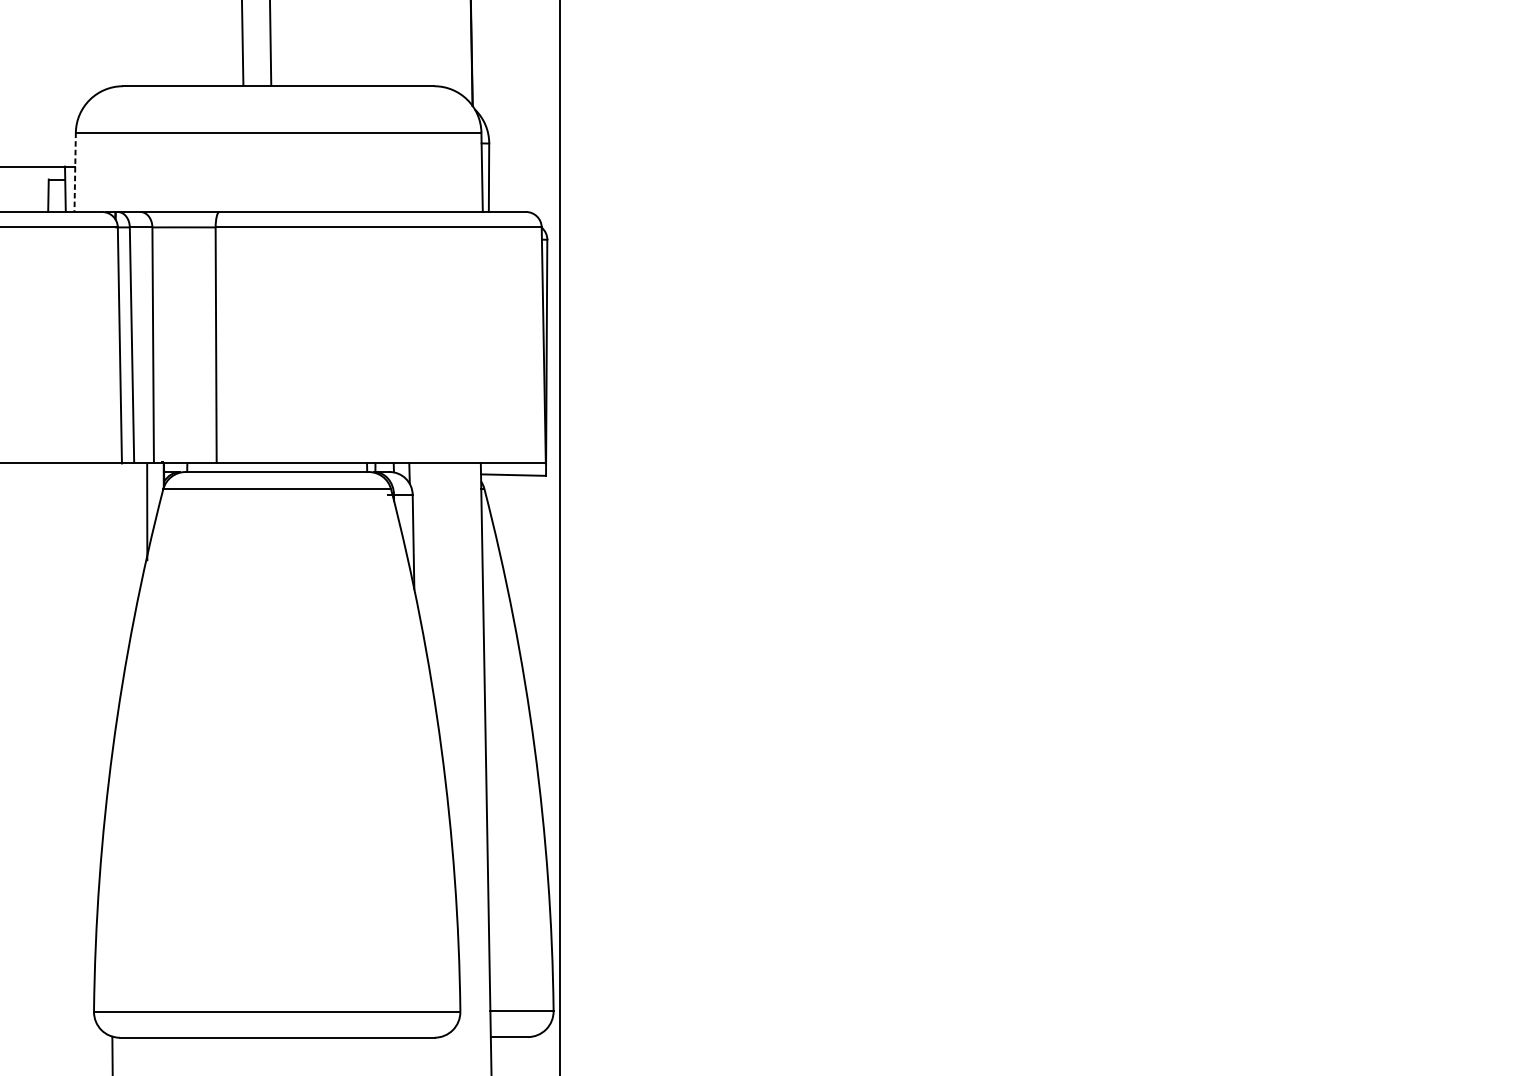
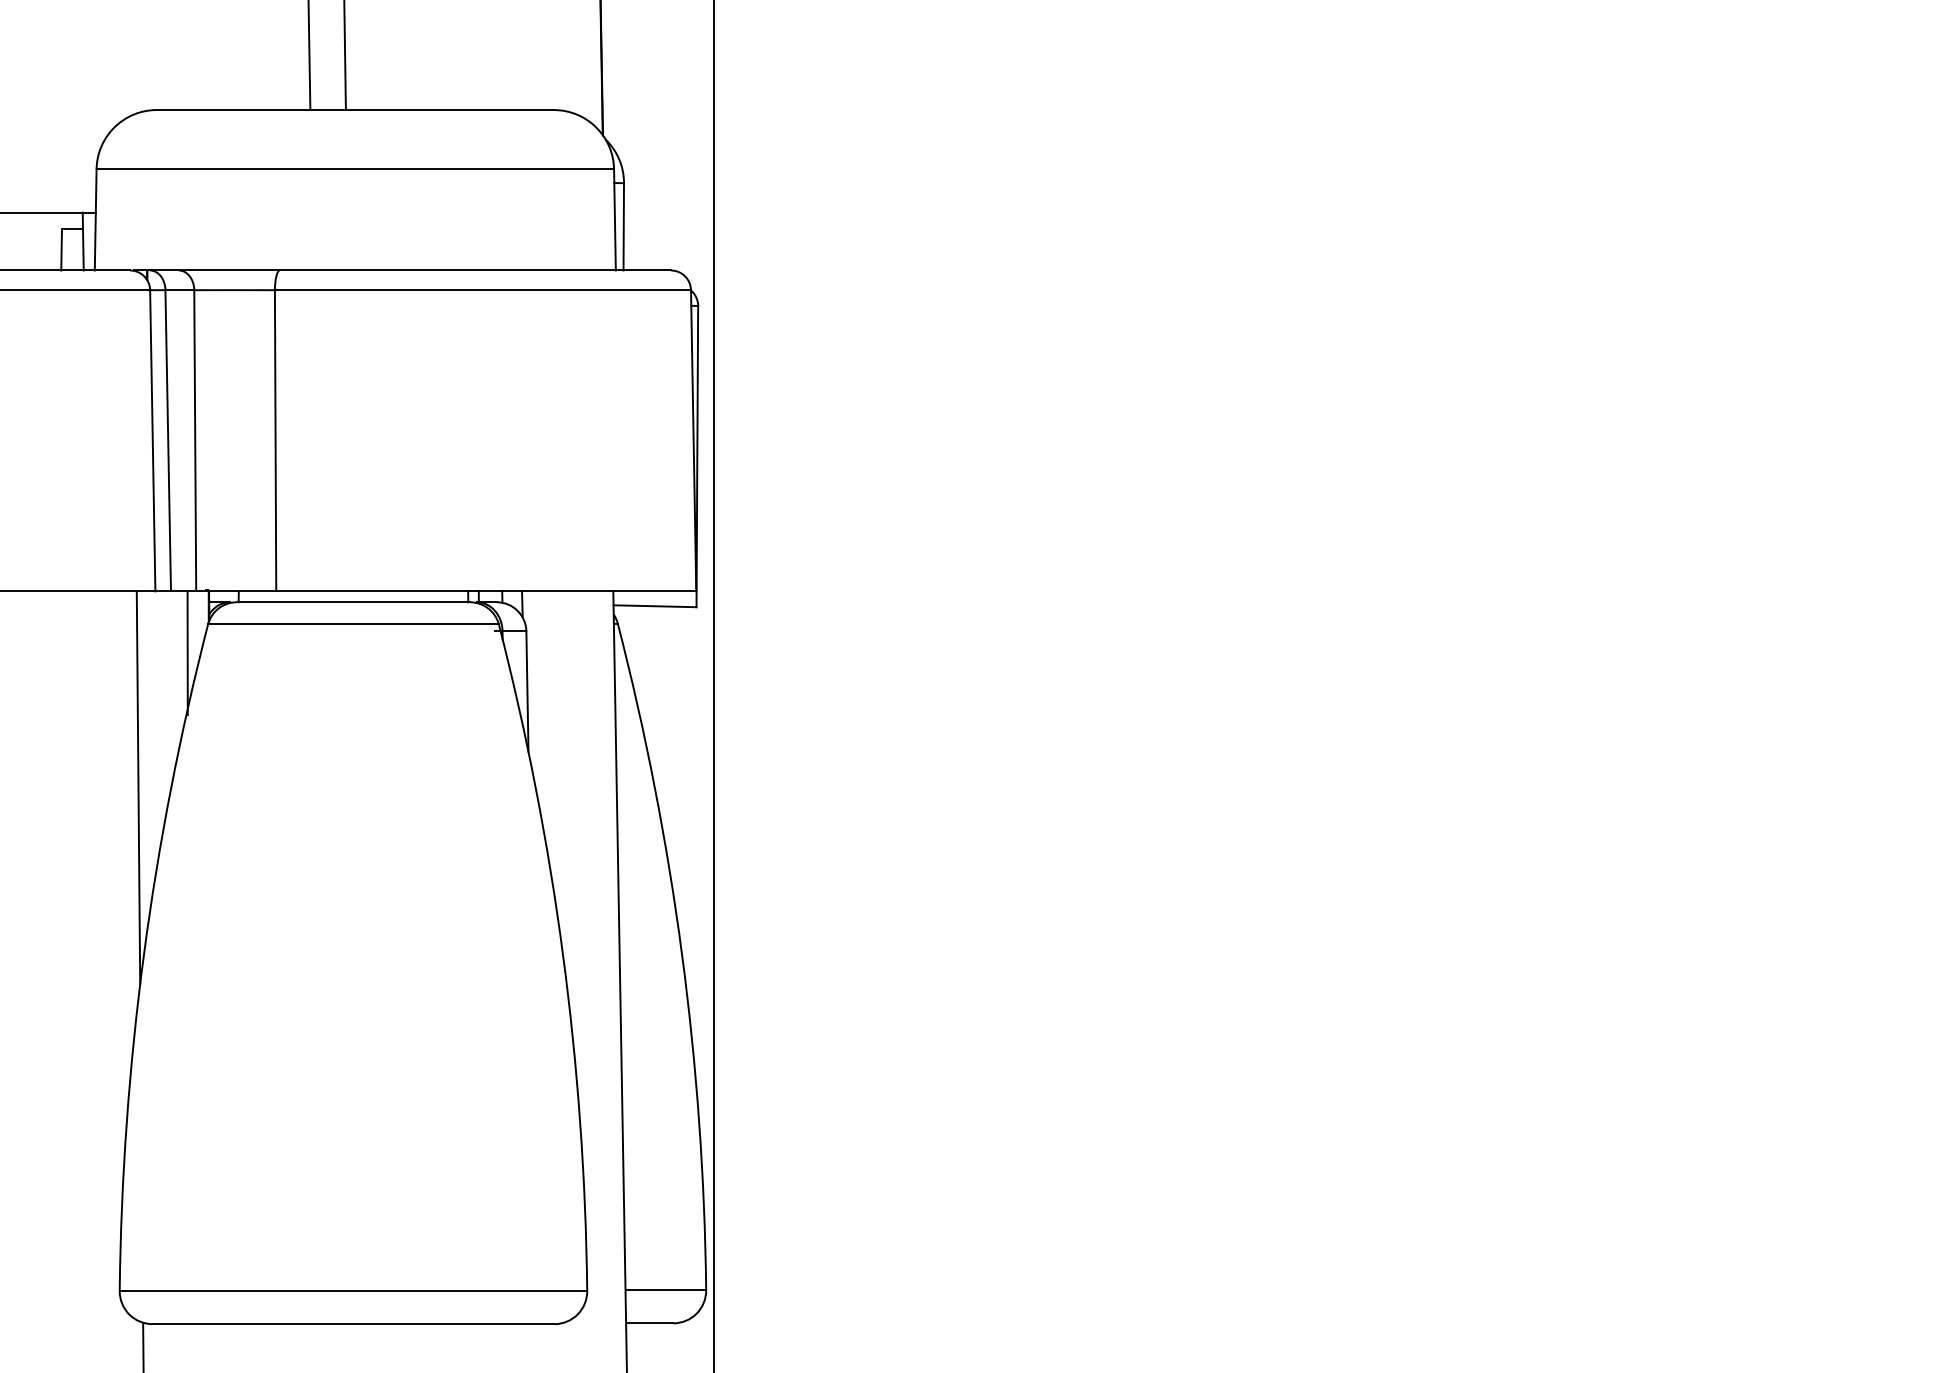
line: (75, 172) -> (95, 219), dashed -> solid
line: (108, 617) -> (138, 787), added

